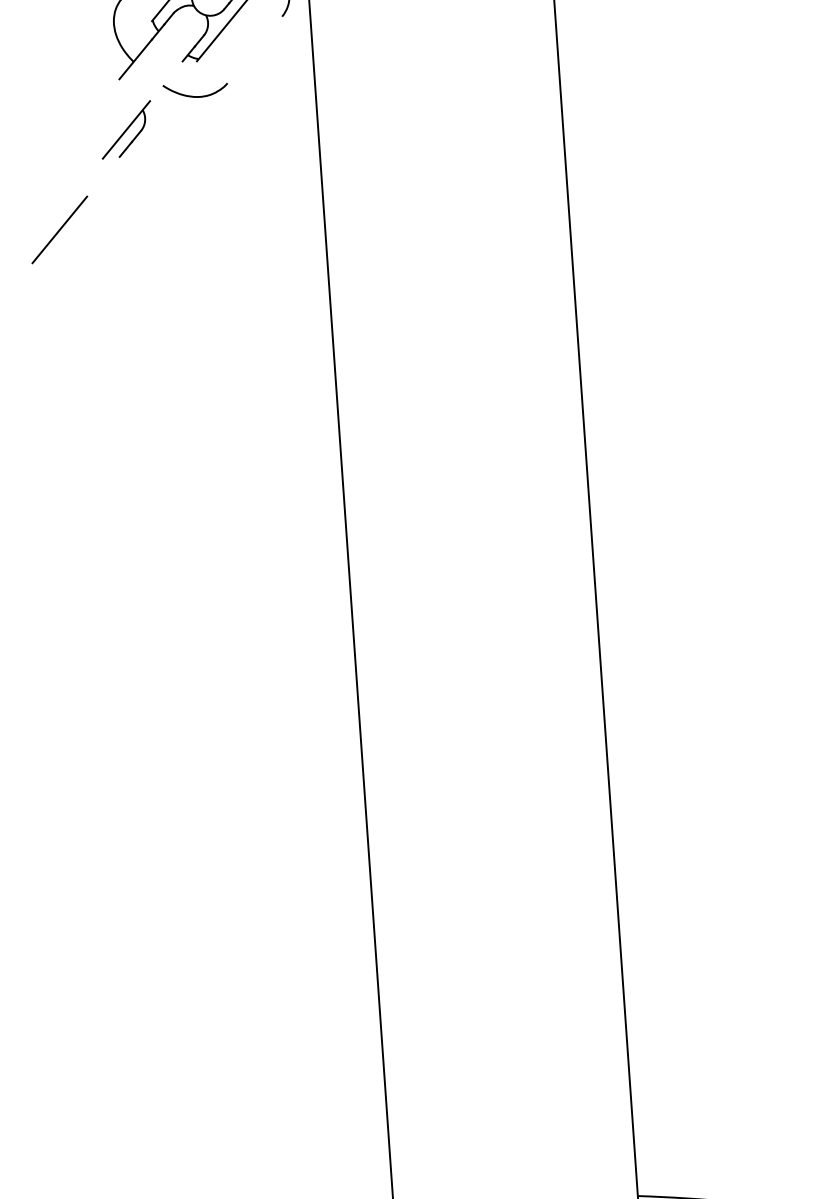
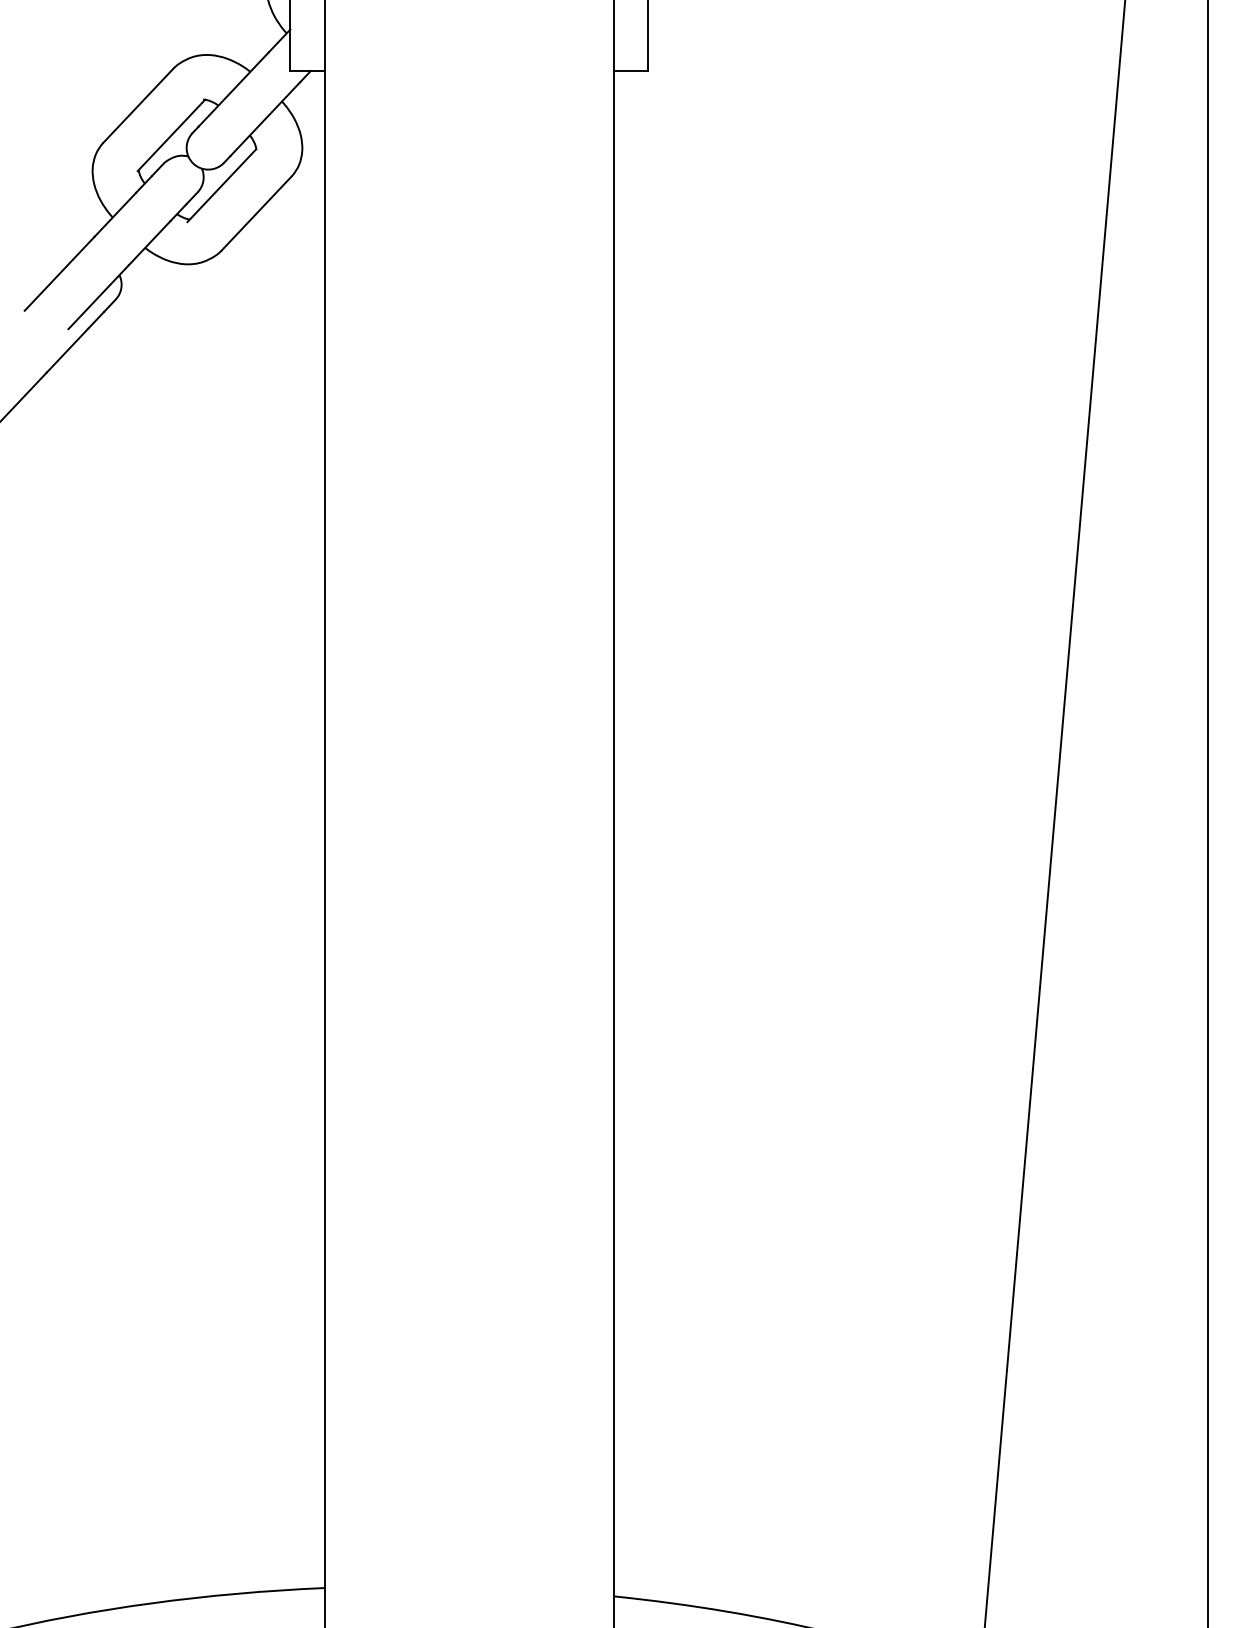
line: (254, 49) -> (256, 213), added
line: (166, 81) -> (149, 243), added
line: (92, 112) -> (59, 273), added
line: (103, 176) -> (67, 350), added

